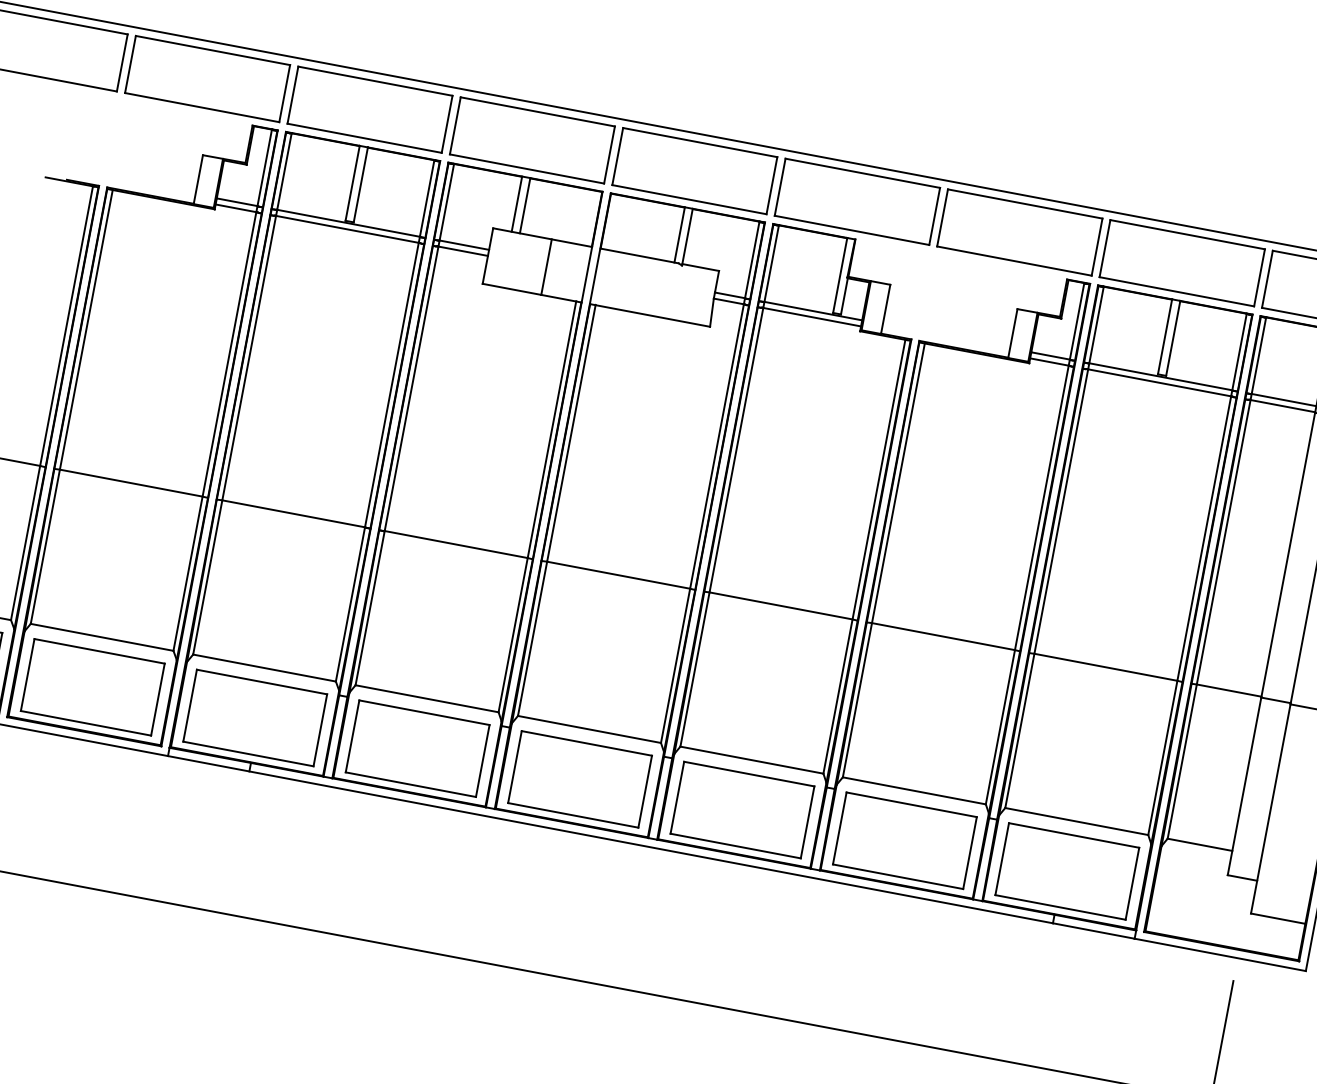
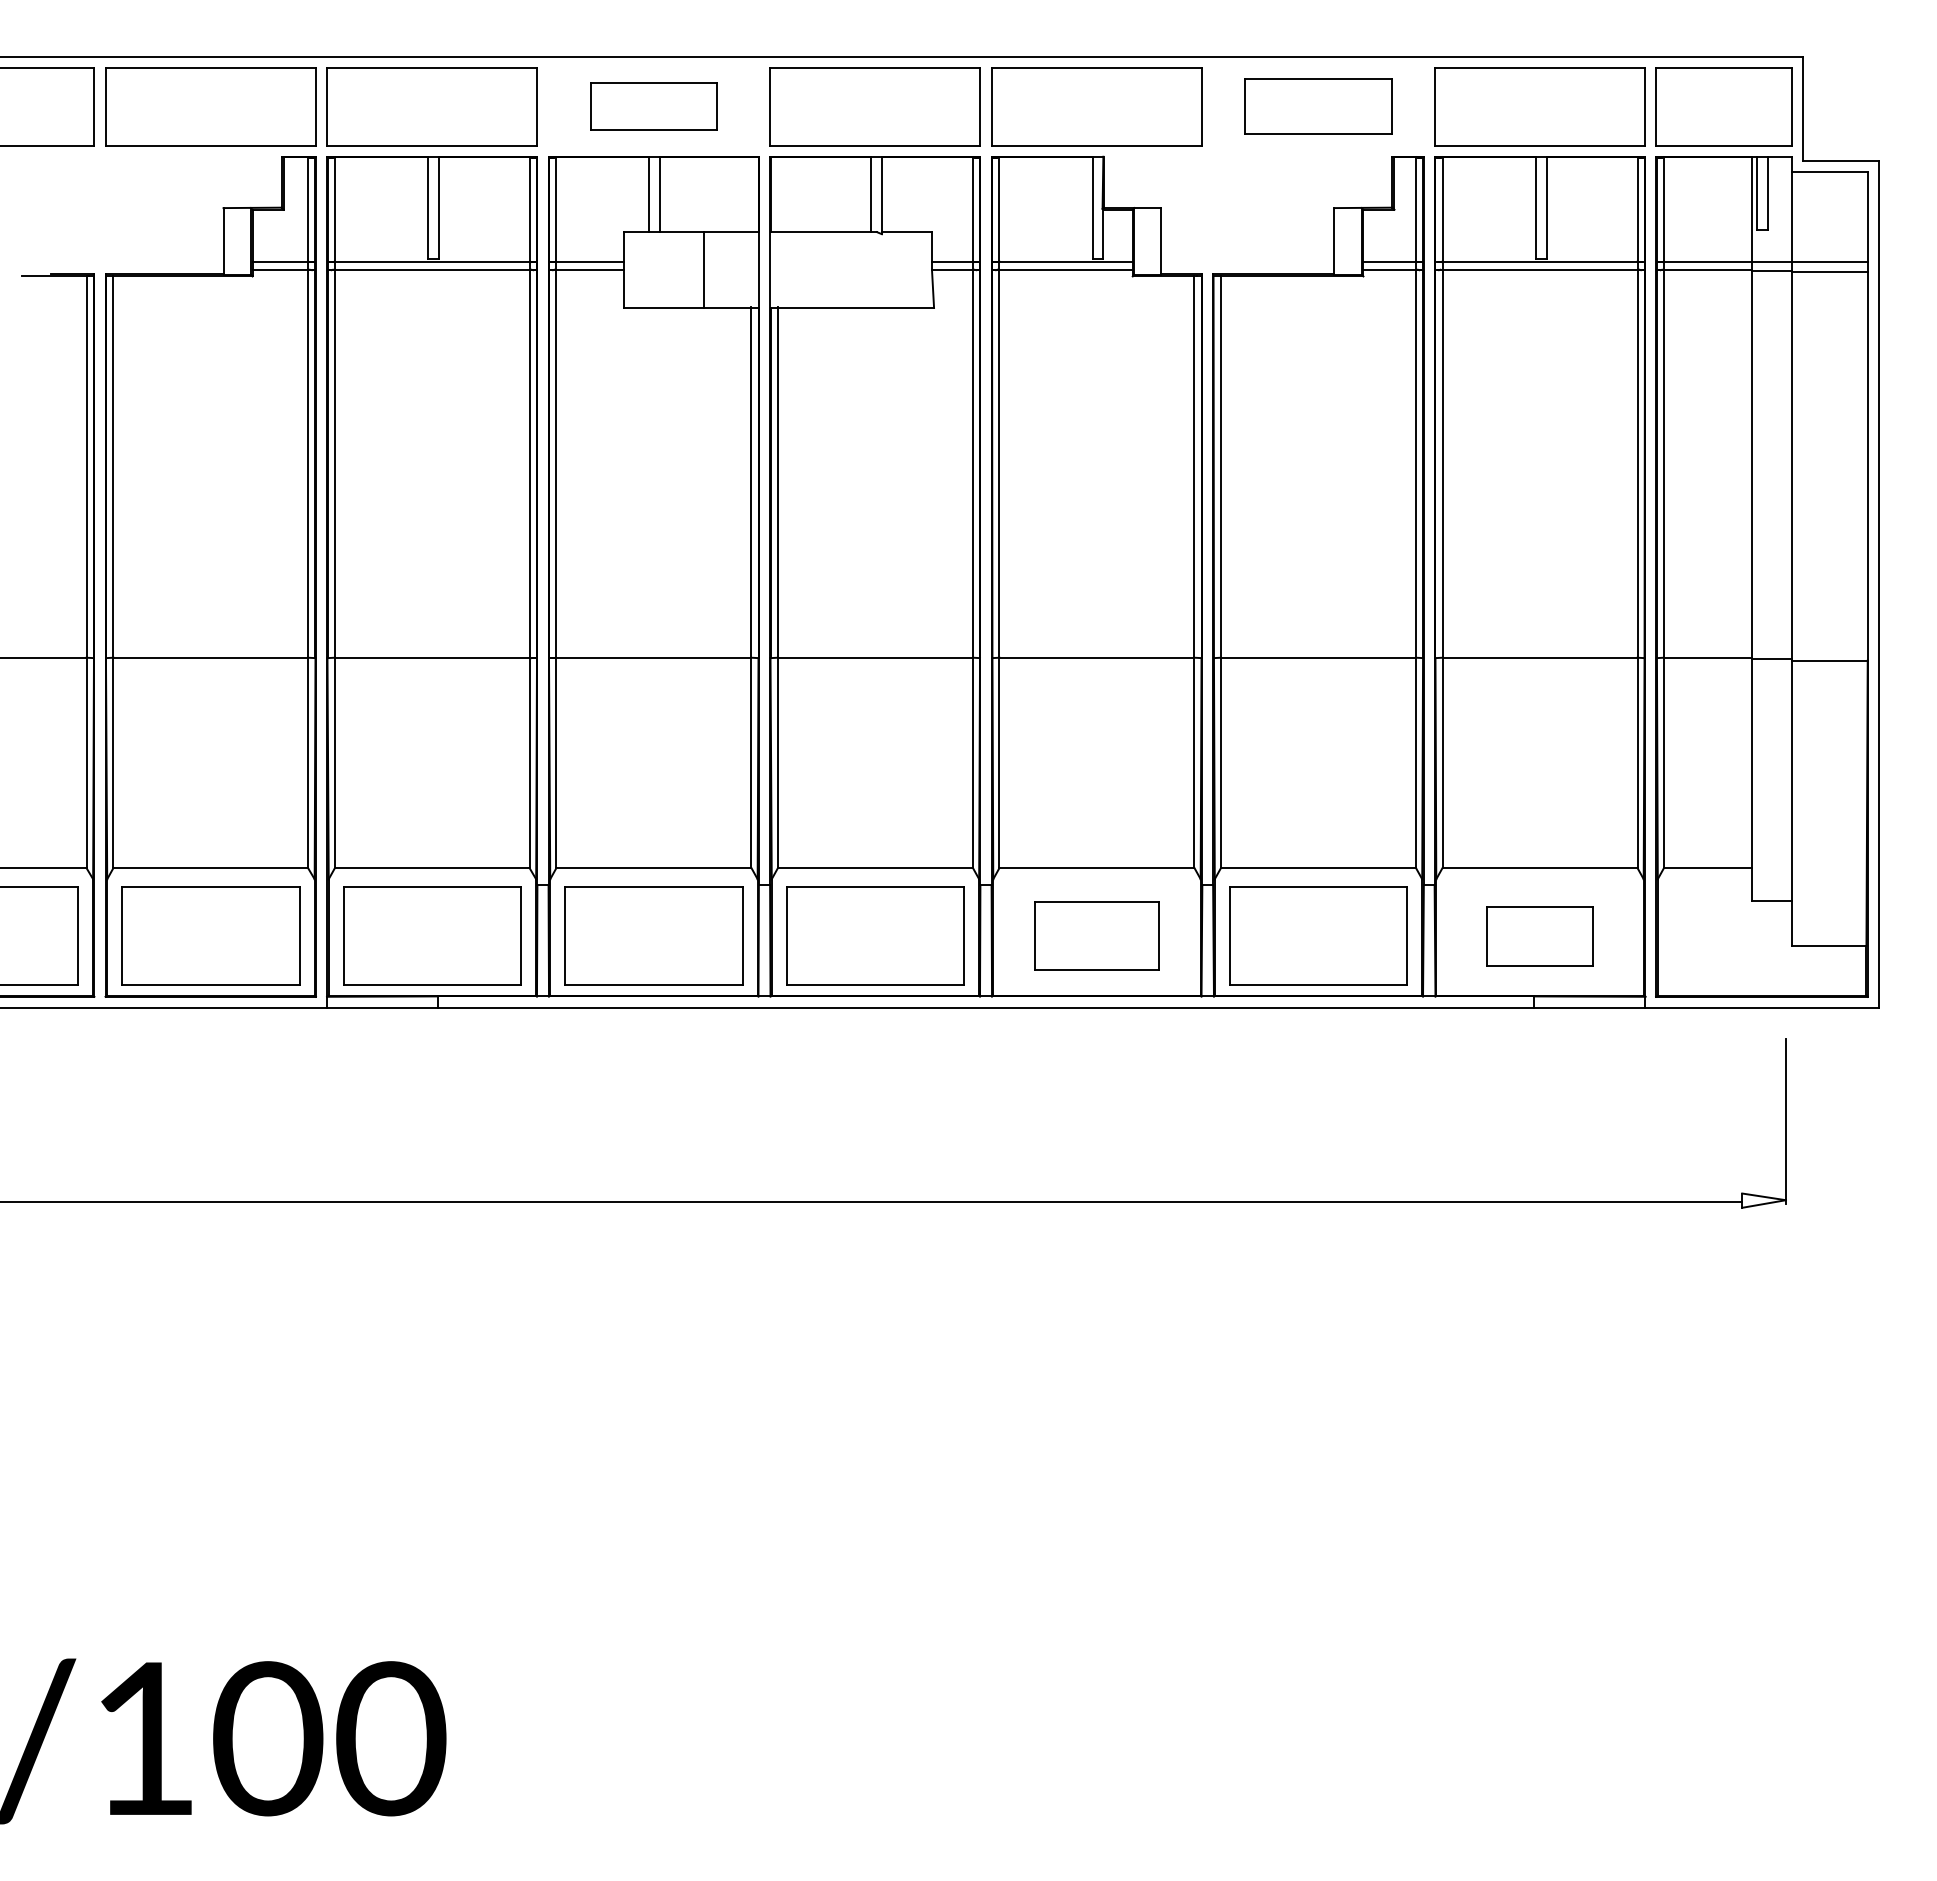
part: (532, 140) -> (653, 106), size x0.6
part: (1019, 232) -> (1318, 106), size x0.7
part: (742, 809) -> (1096, 935), size x0.7
part: (1067, 870) -> (1539, 935), size x0.6

